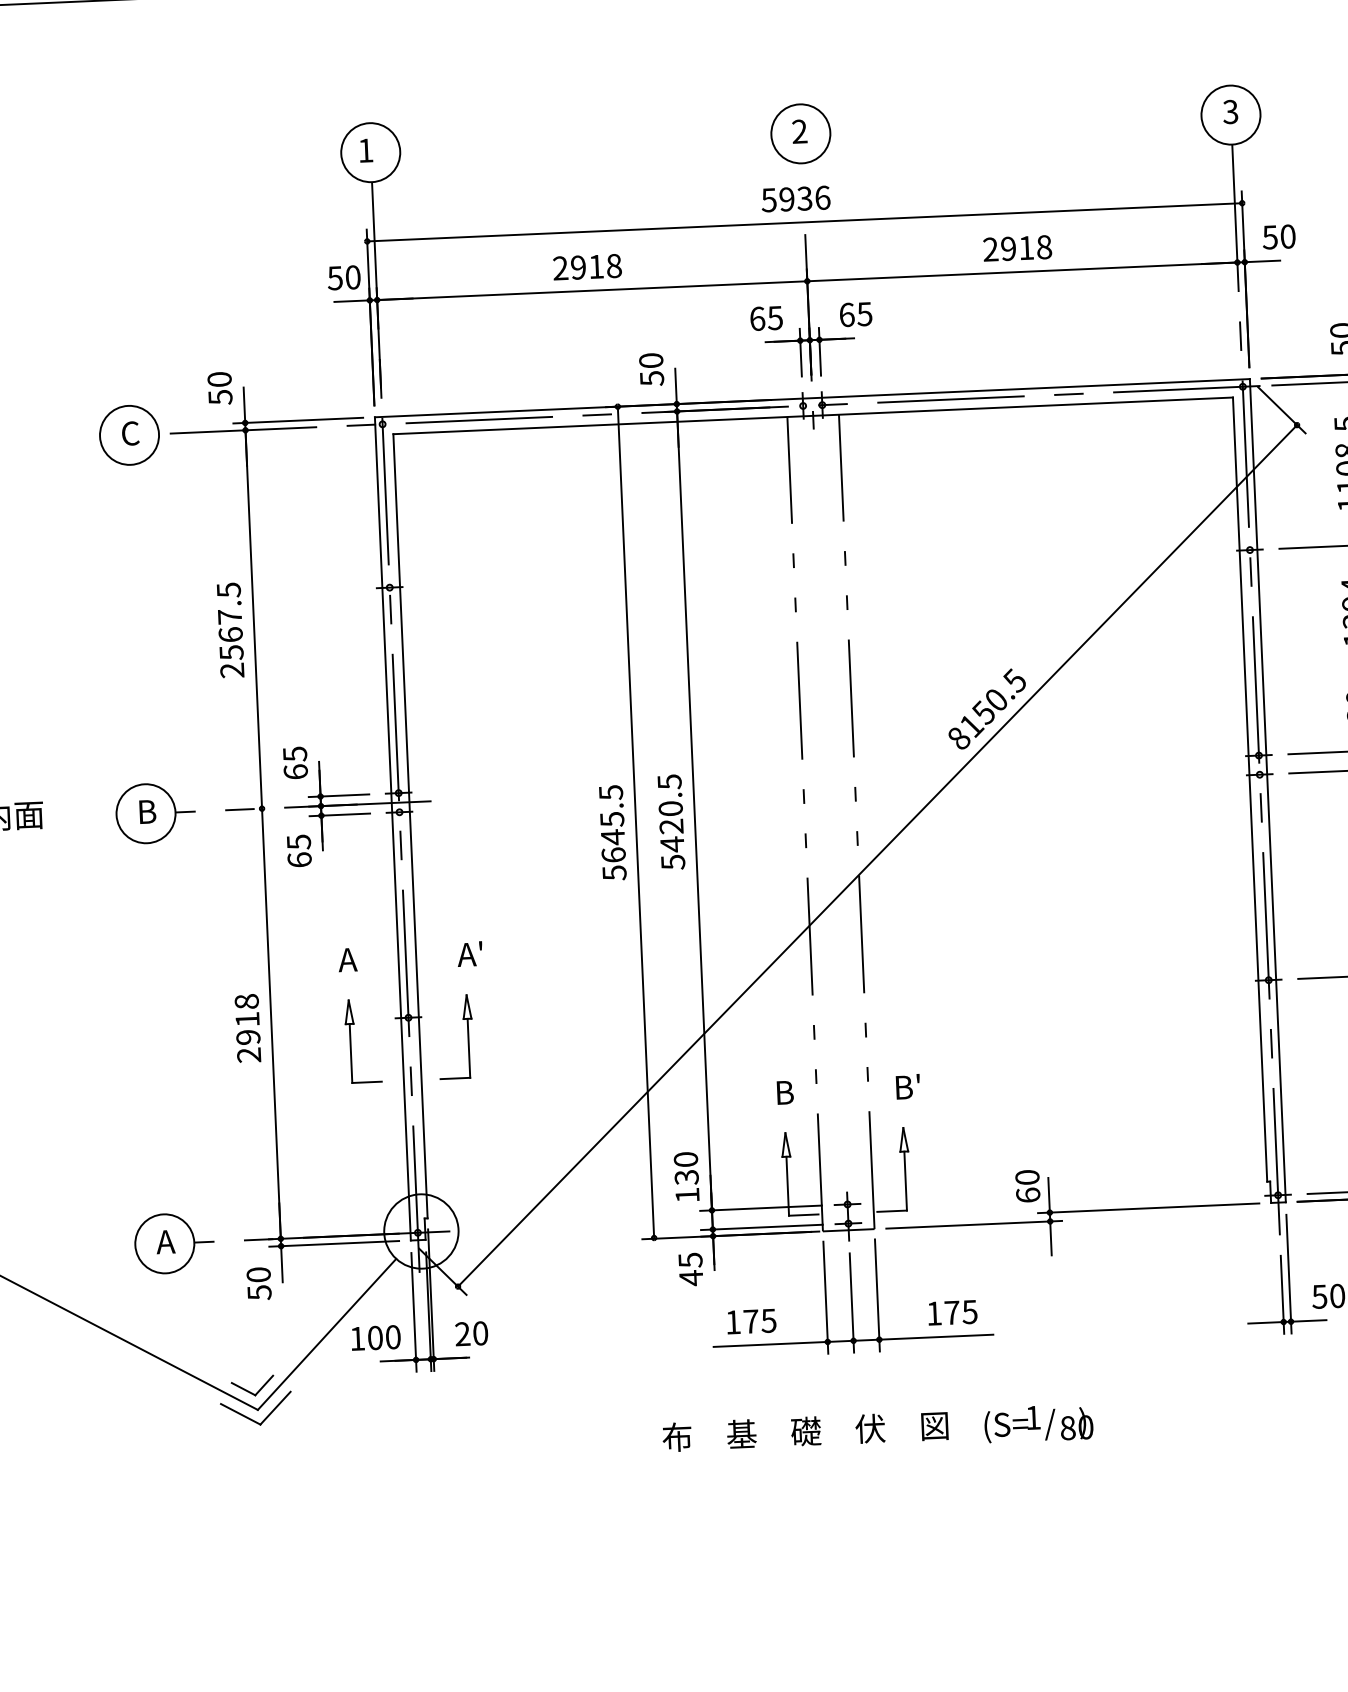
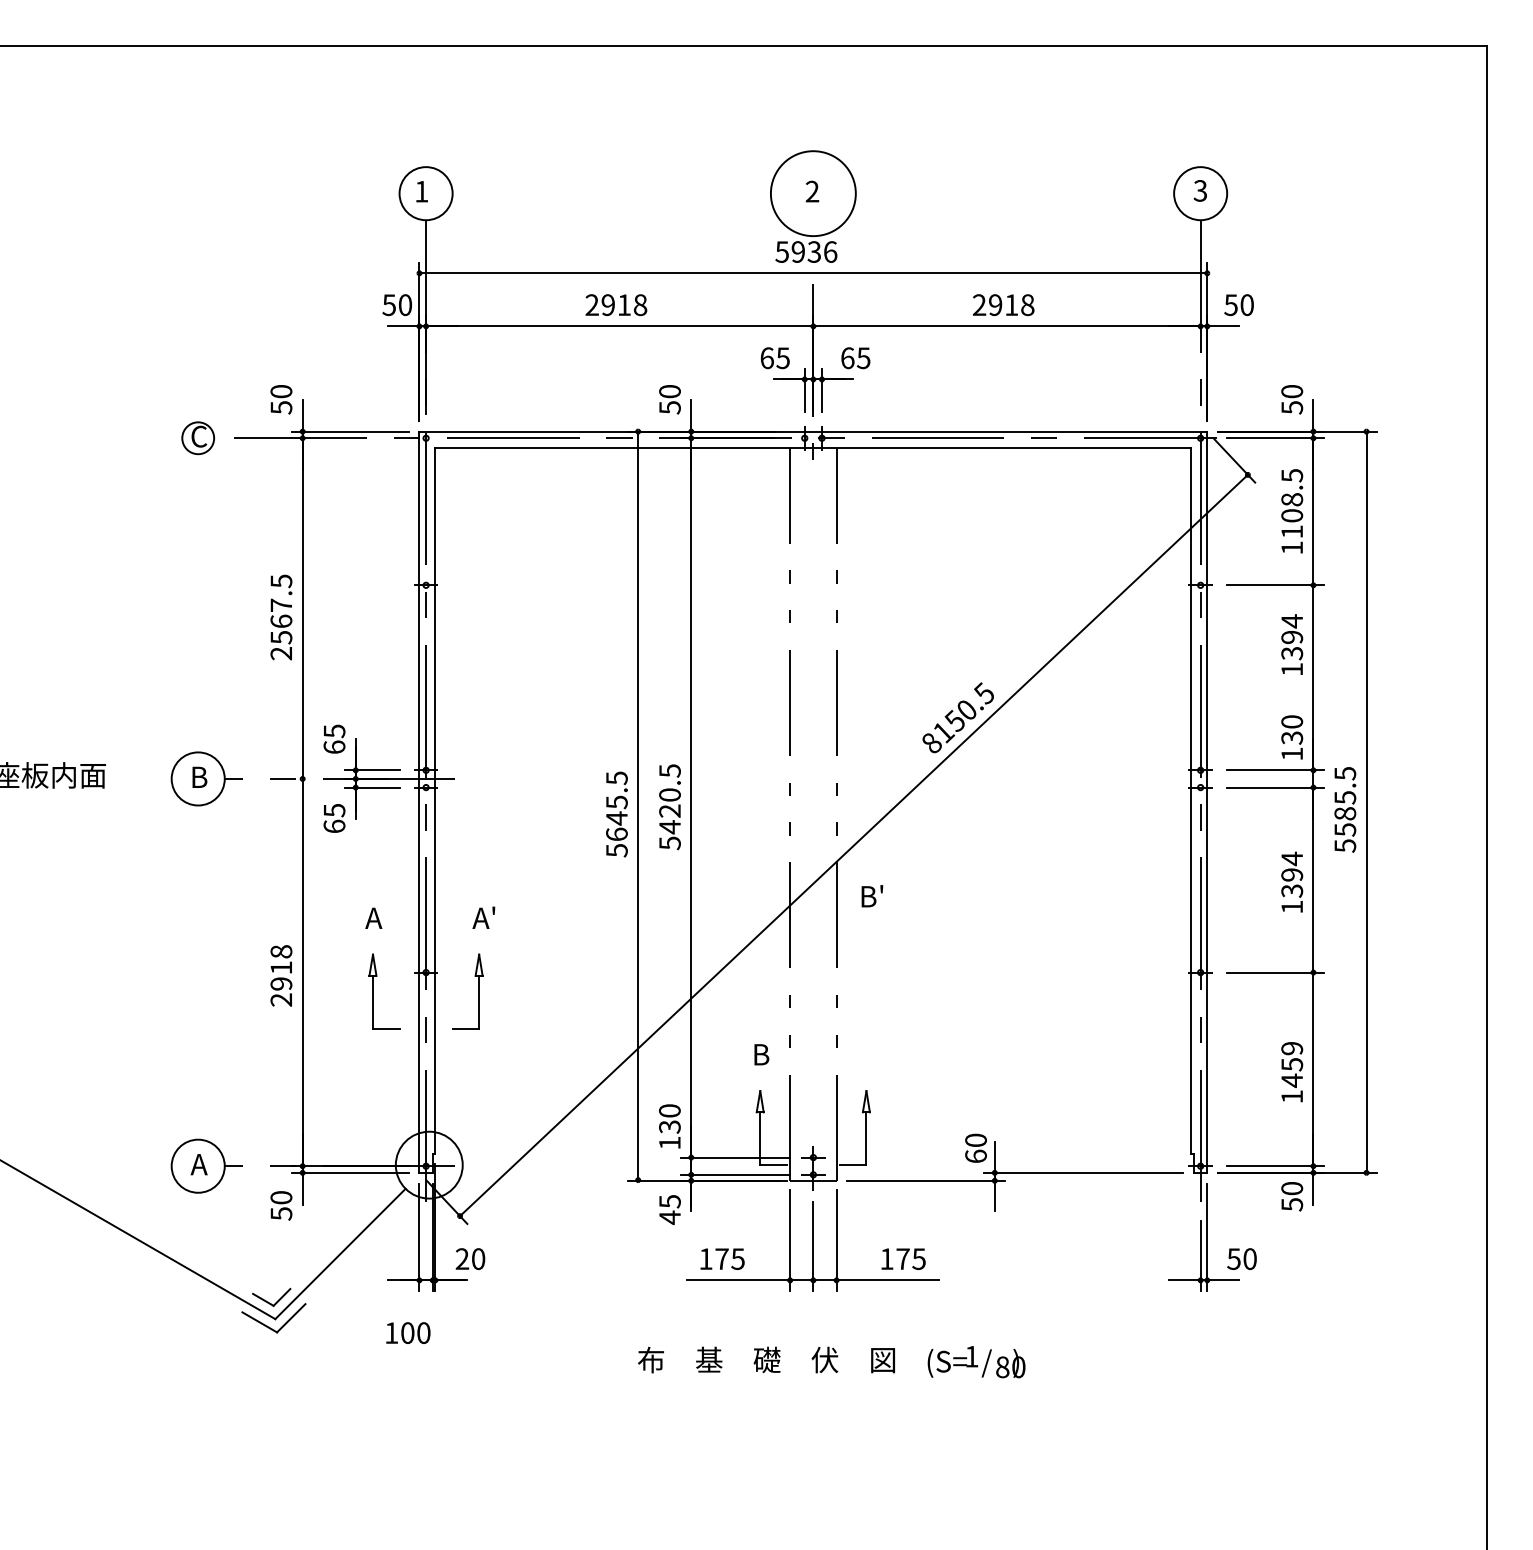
circle: (799, 133) -> (812, 193), size x1.6
circle: (128, 434) -> (197, 437), size x0.6
text: (908, 1087) -> (872, 896), moved
text: (376, 1337) -> (408, 1332), moved

